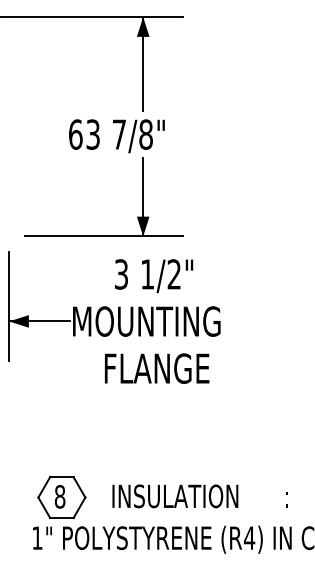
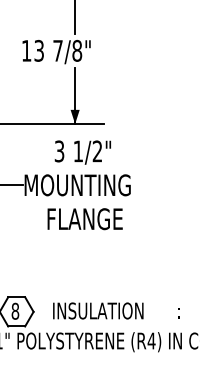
text: (75, 134) -> (26, 50), 63 -> 13

